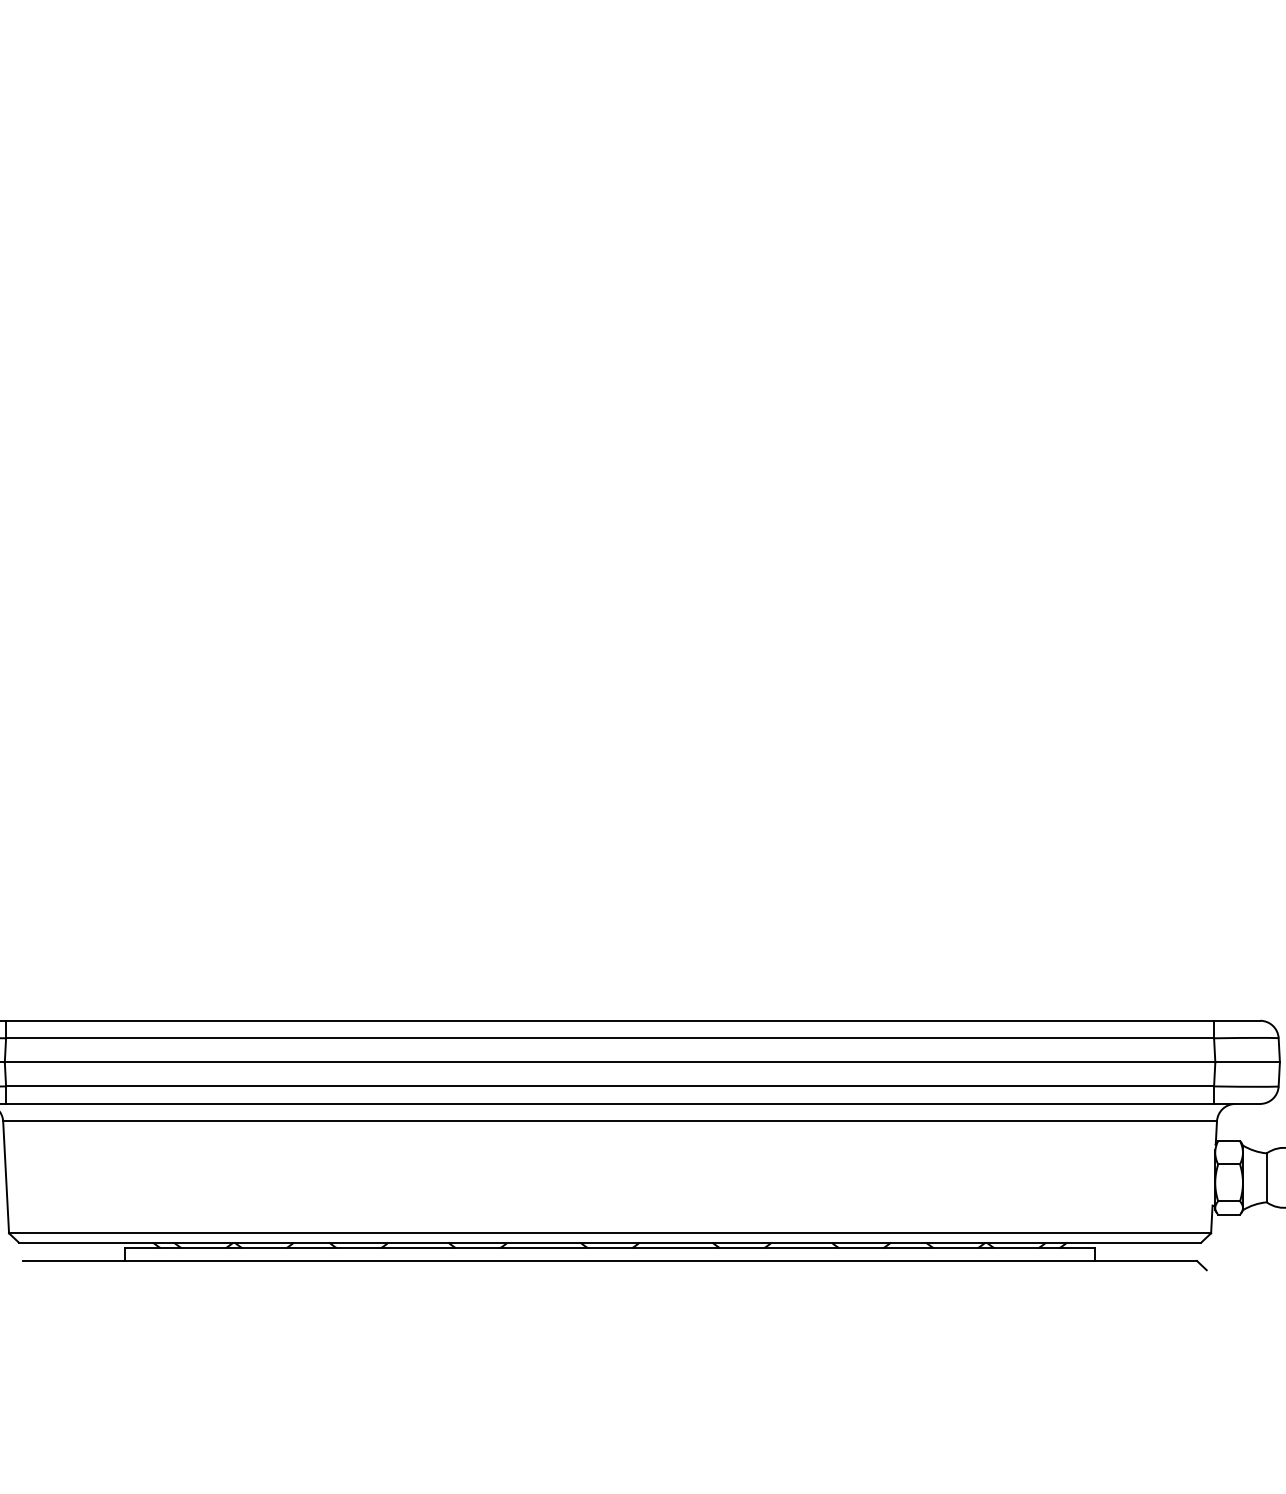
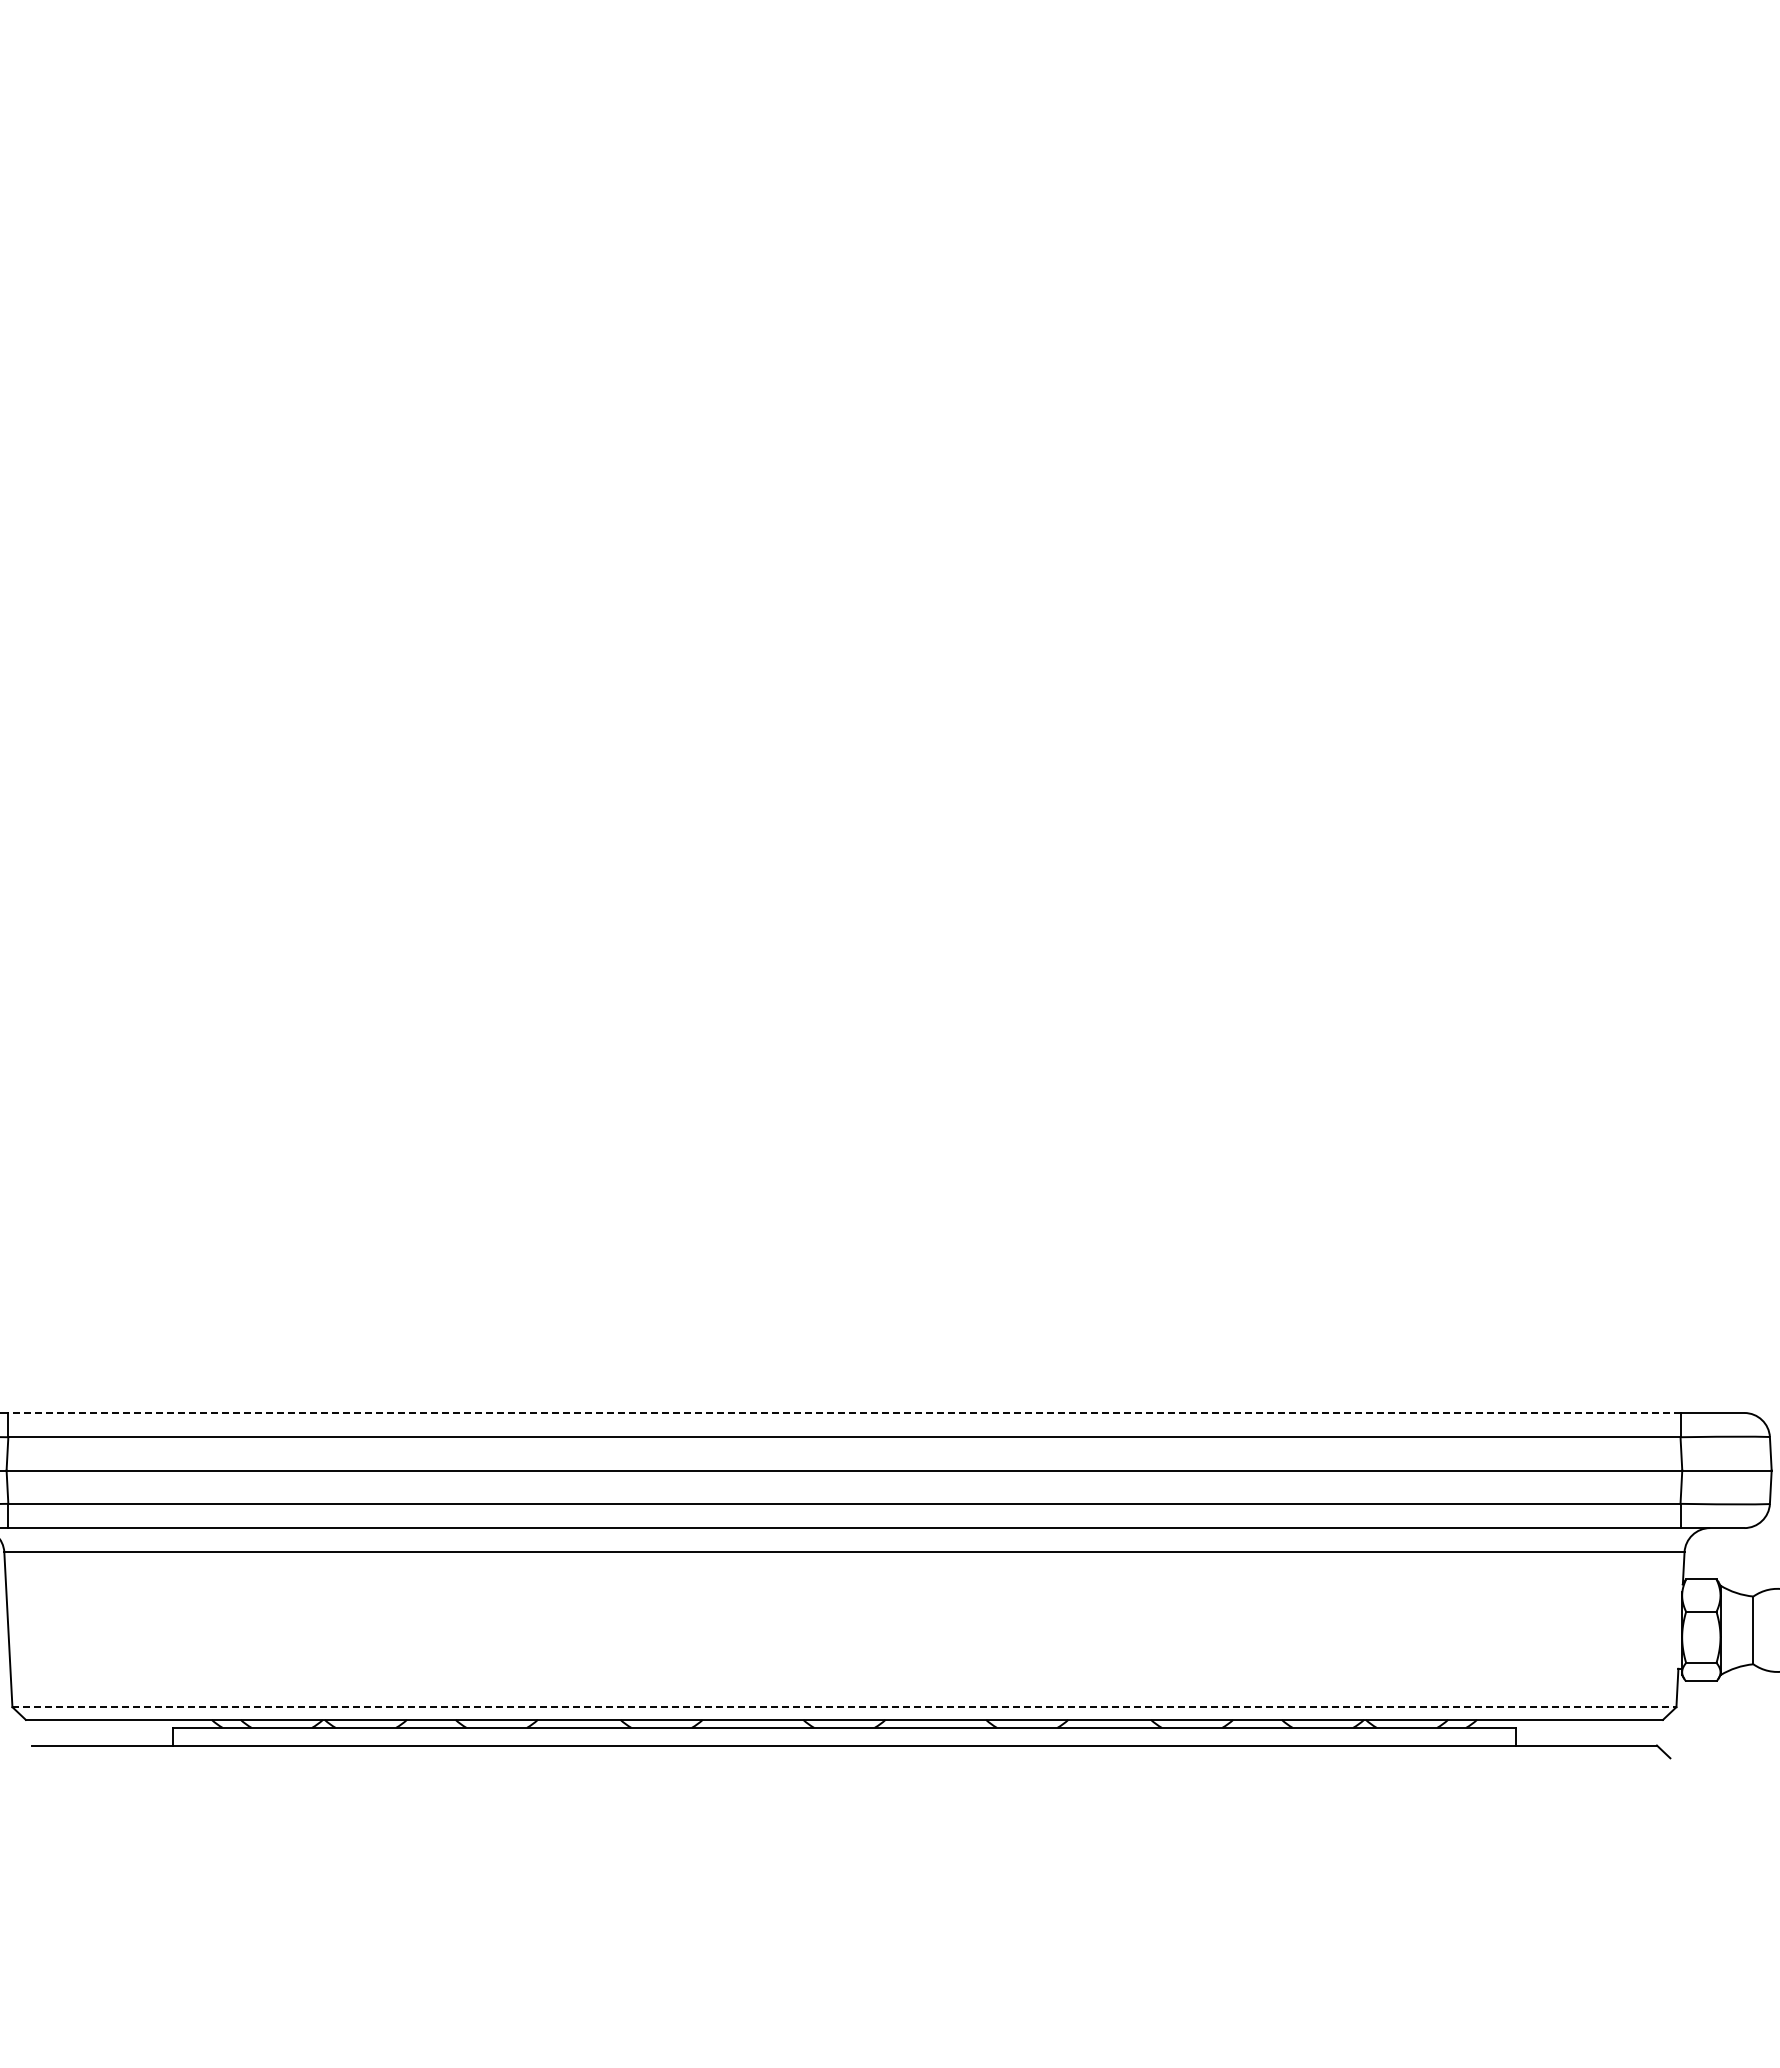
line: (609, 1020) -> (843, 1412), solid -> dashed
line: (610, 1233) -> (844, 1707), solid -> dashed

